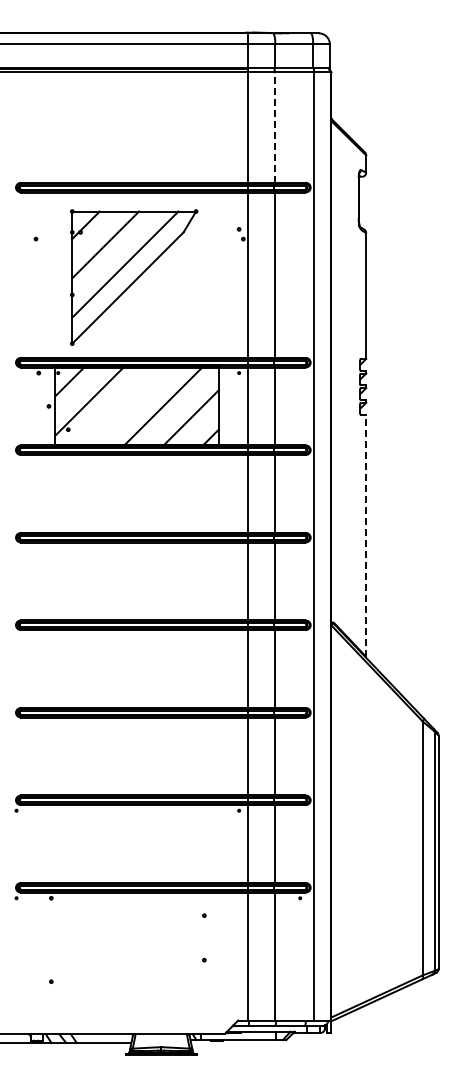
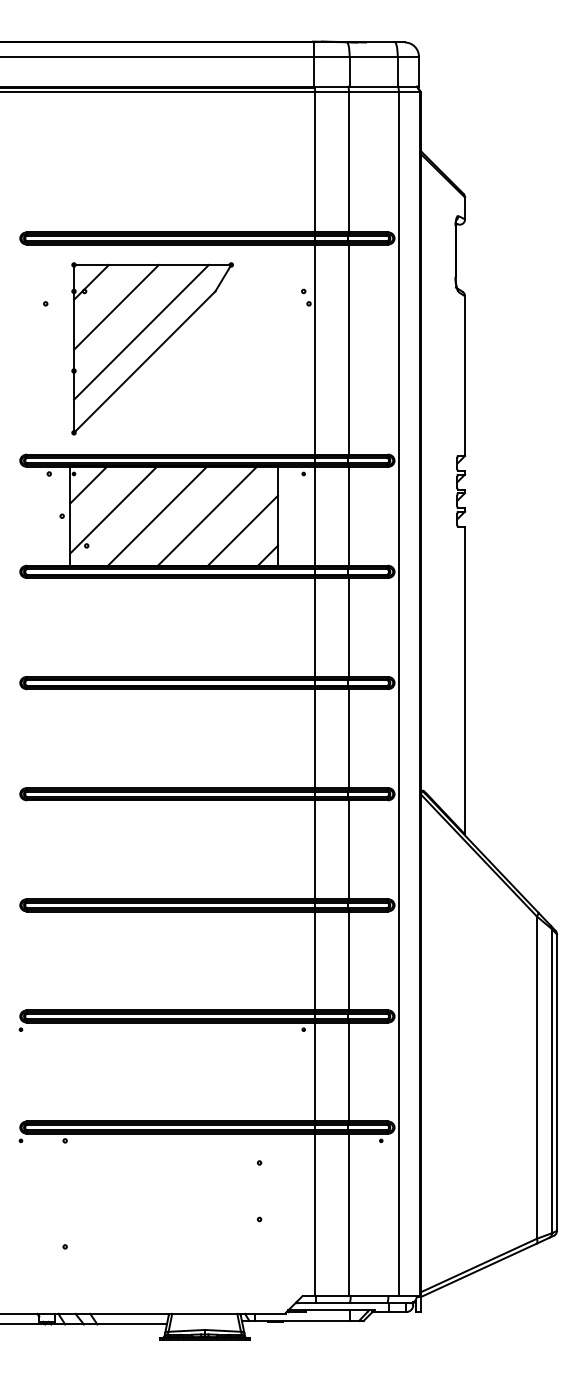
line: (274, 127) -> (348, 162), dashed -> solid
part: (134, 277) -> (153, 348), moved
line: (123, 406) -> (156, 516), added
line: (366, 535) -> (465, 680), dashed -> solid

